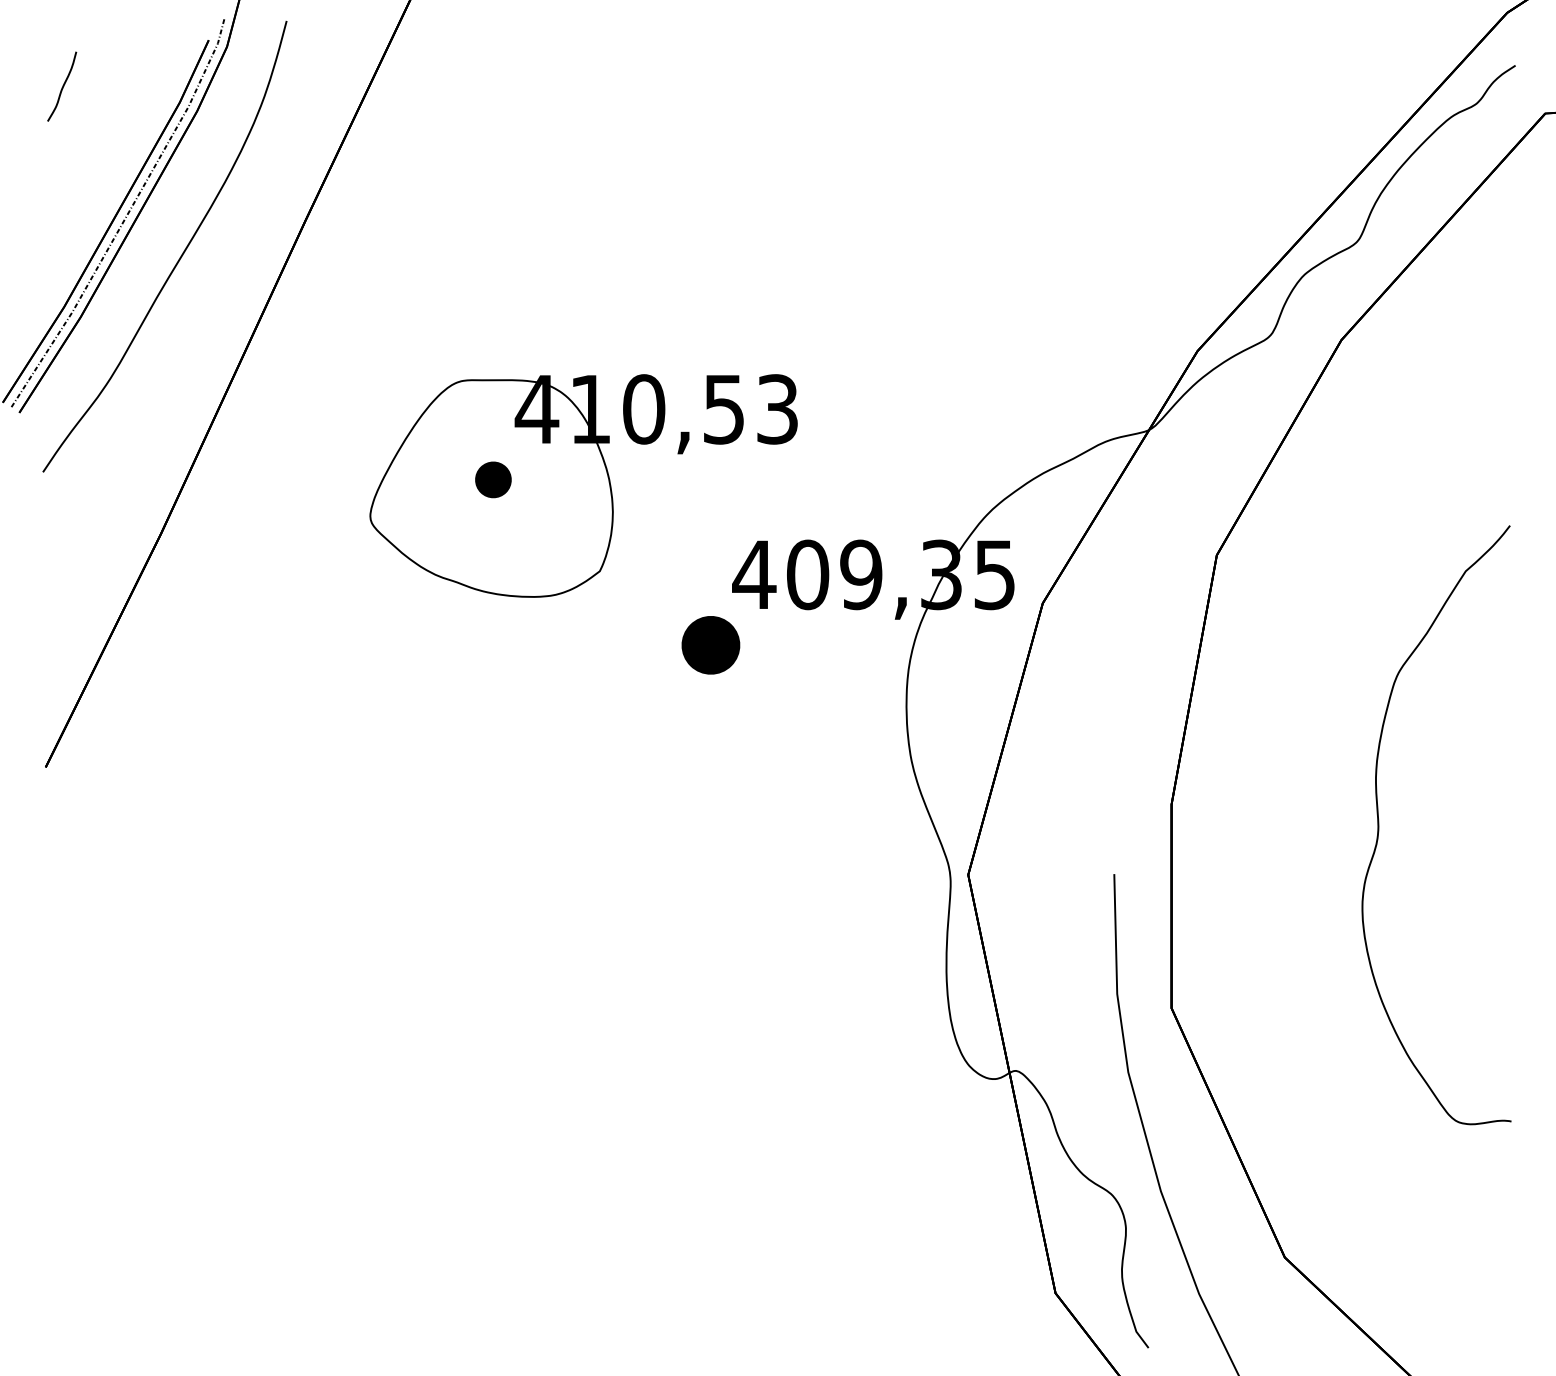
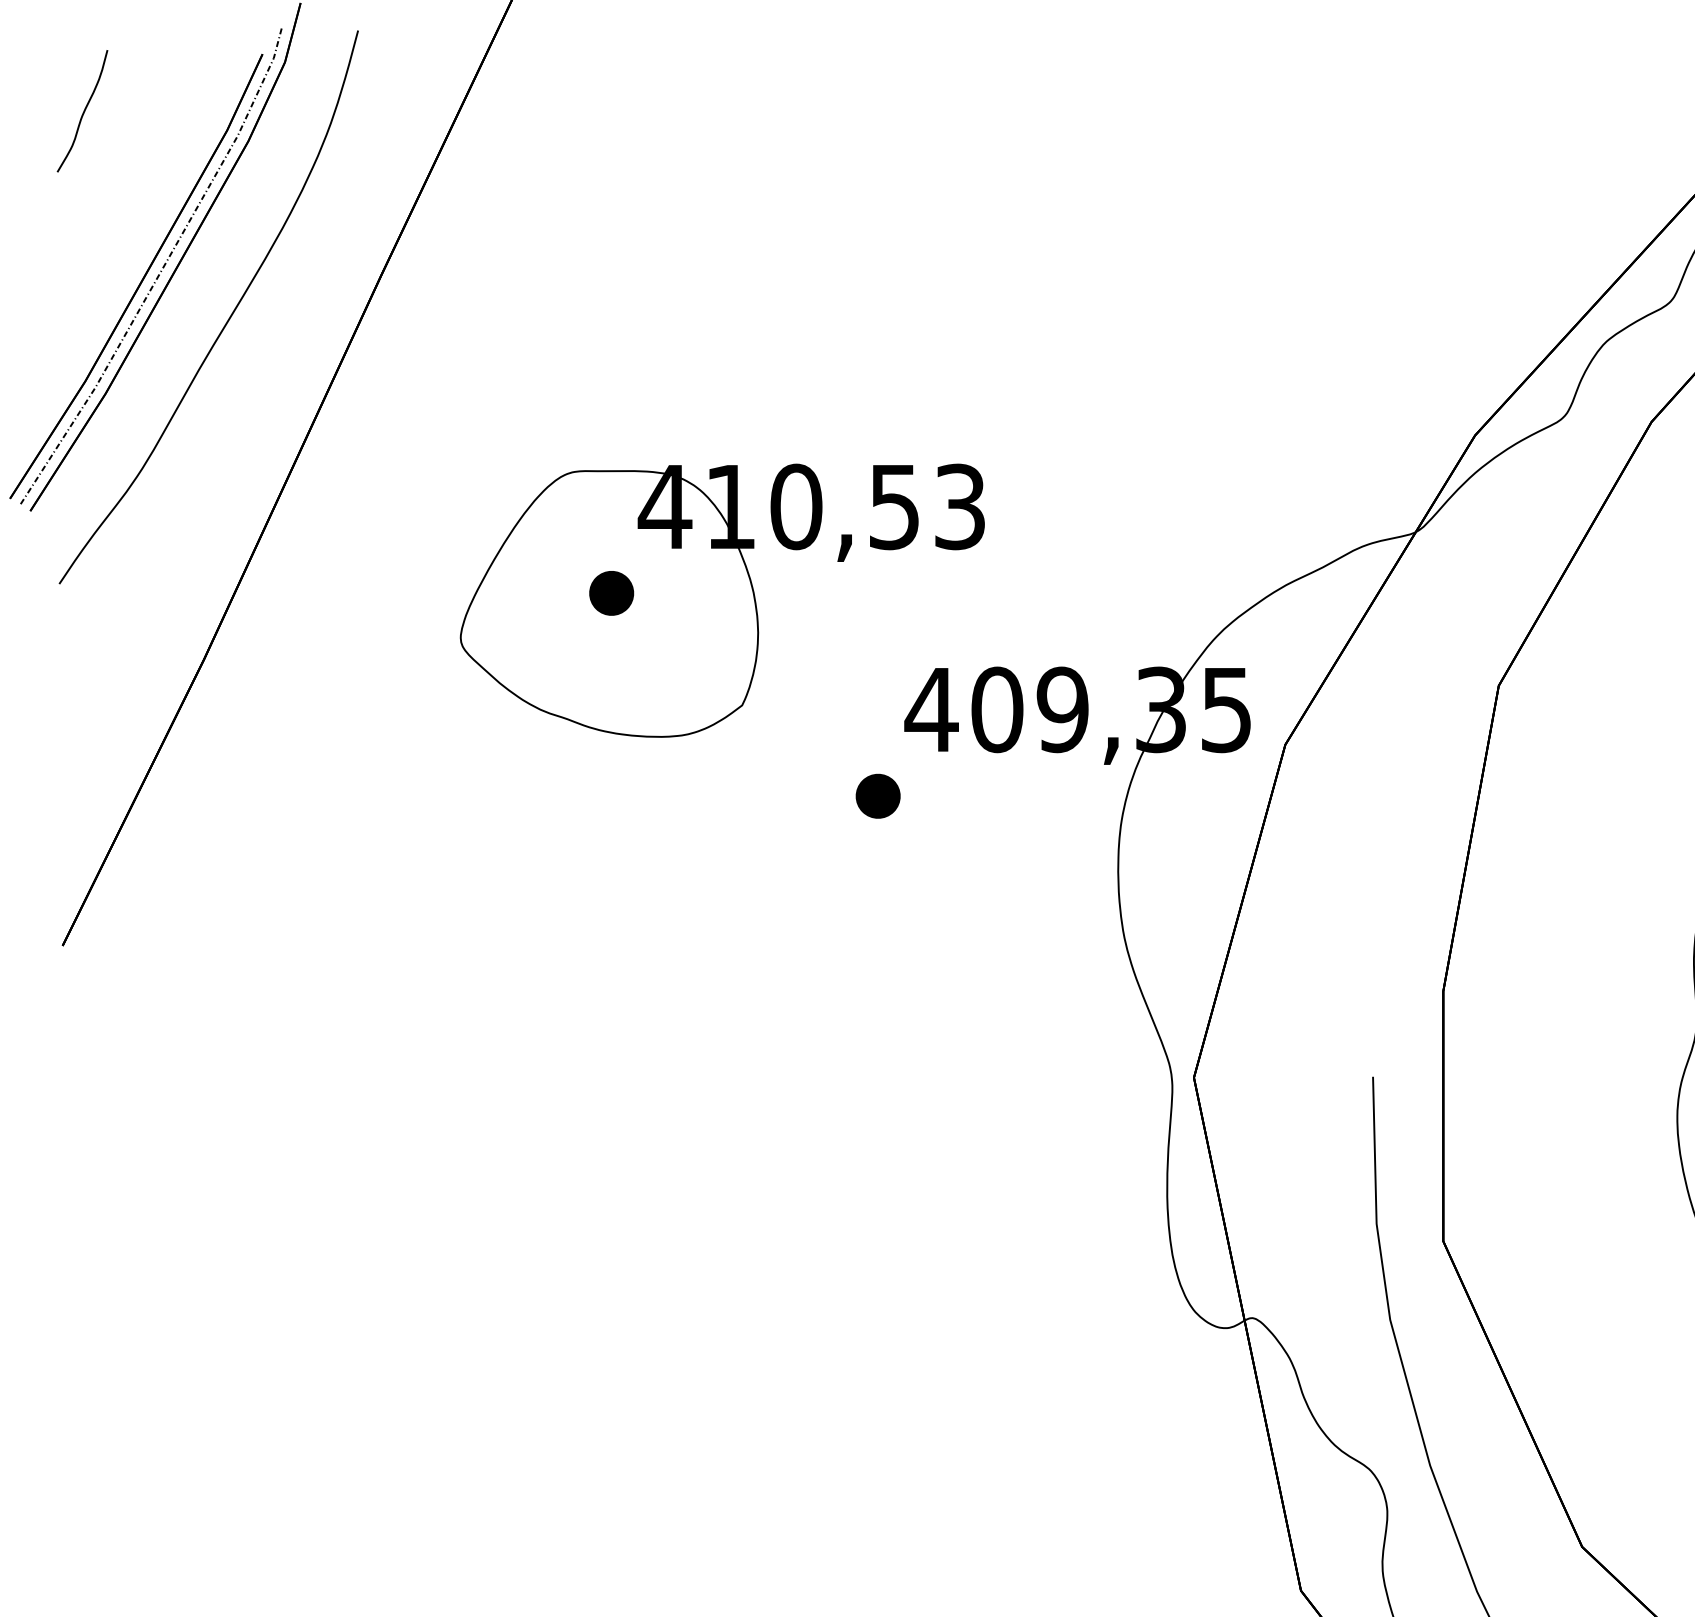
part: (62, 86) -> (83, 110), size x1.43
part: (710, 645) -> (877, 796), size x0.62

